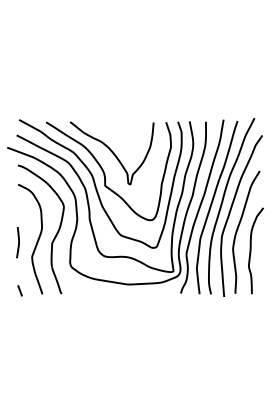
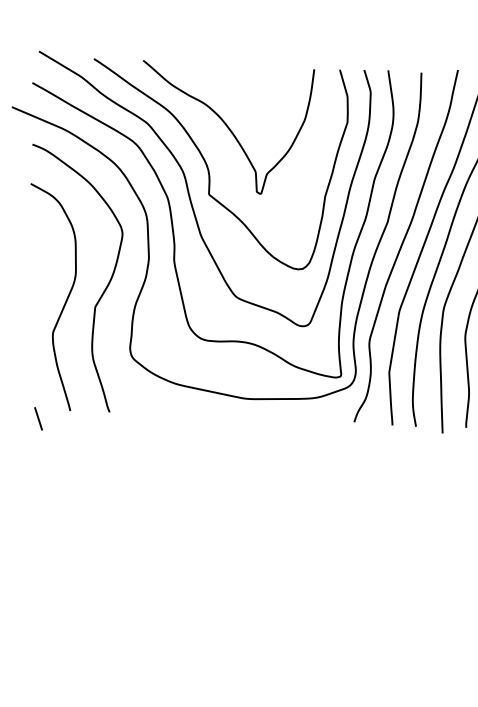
line: (18, 242) -> (26, 302), removed
line: (19, 290) -> (37, 418), moved

